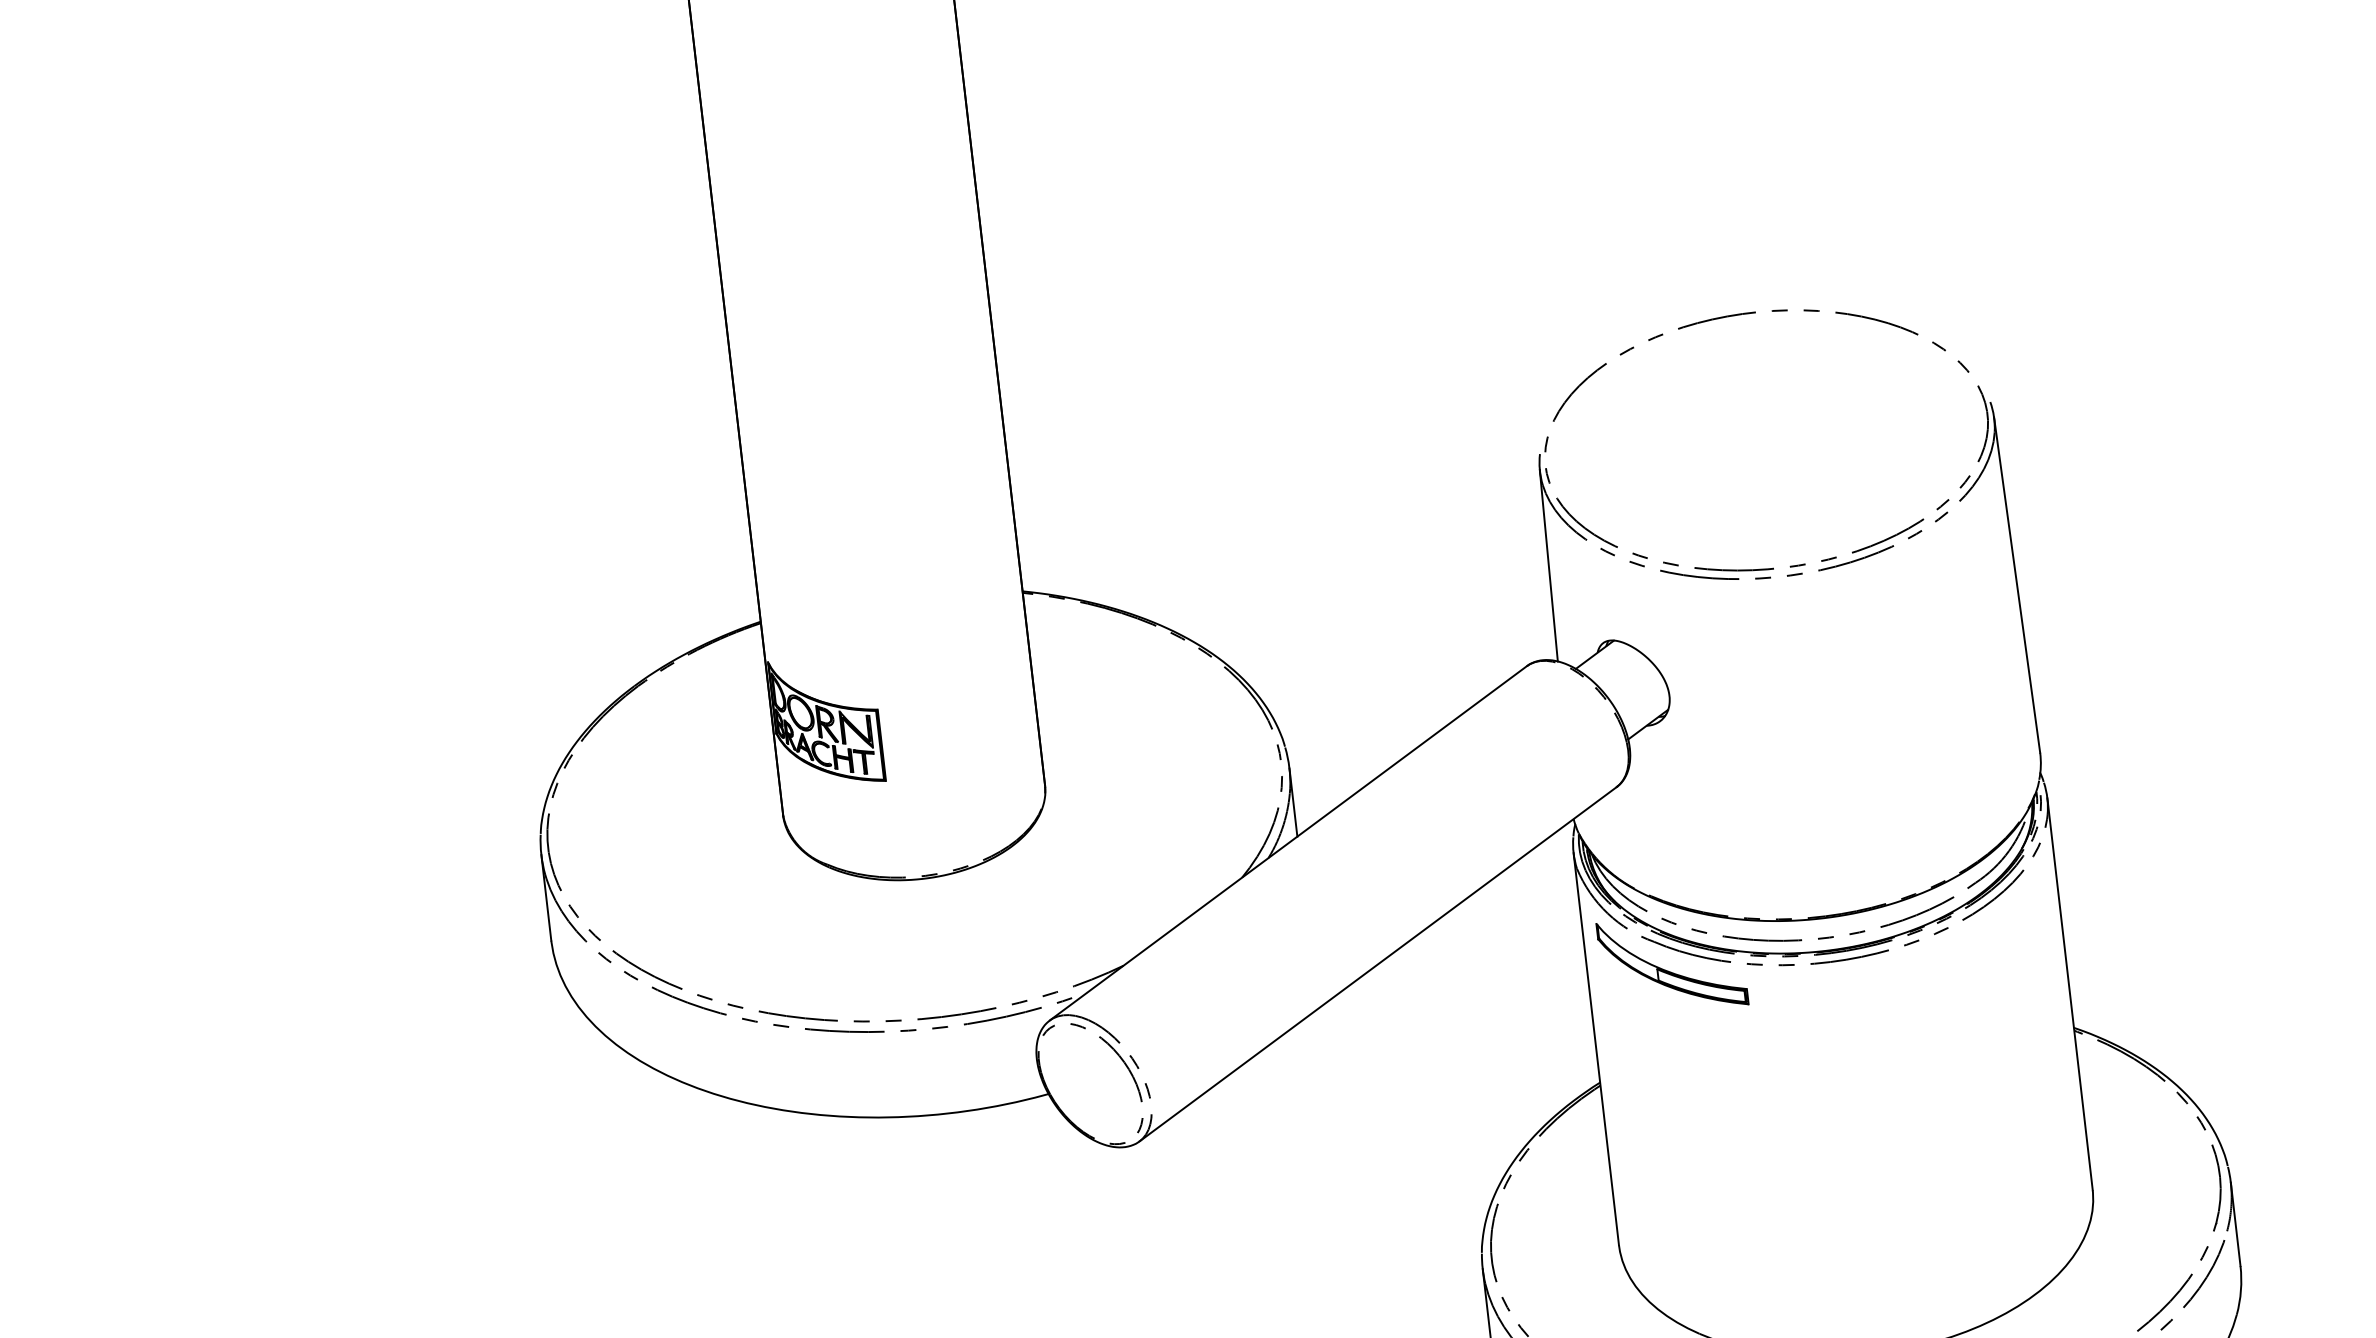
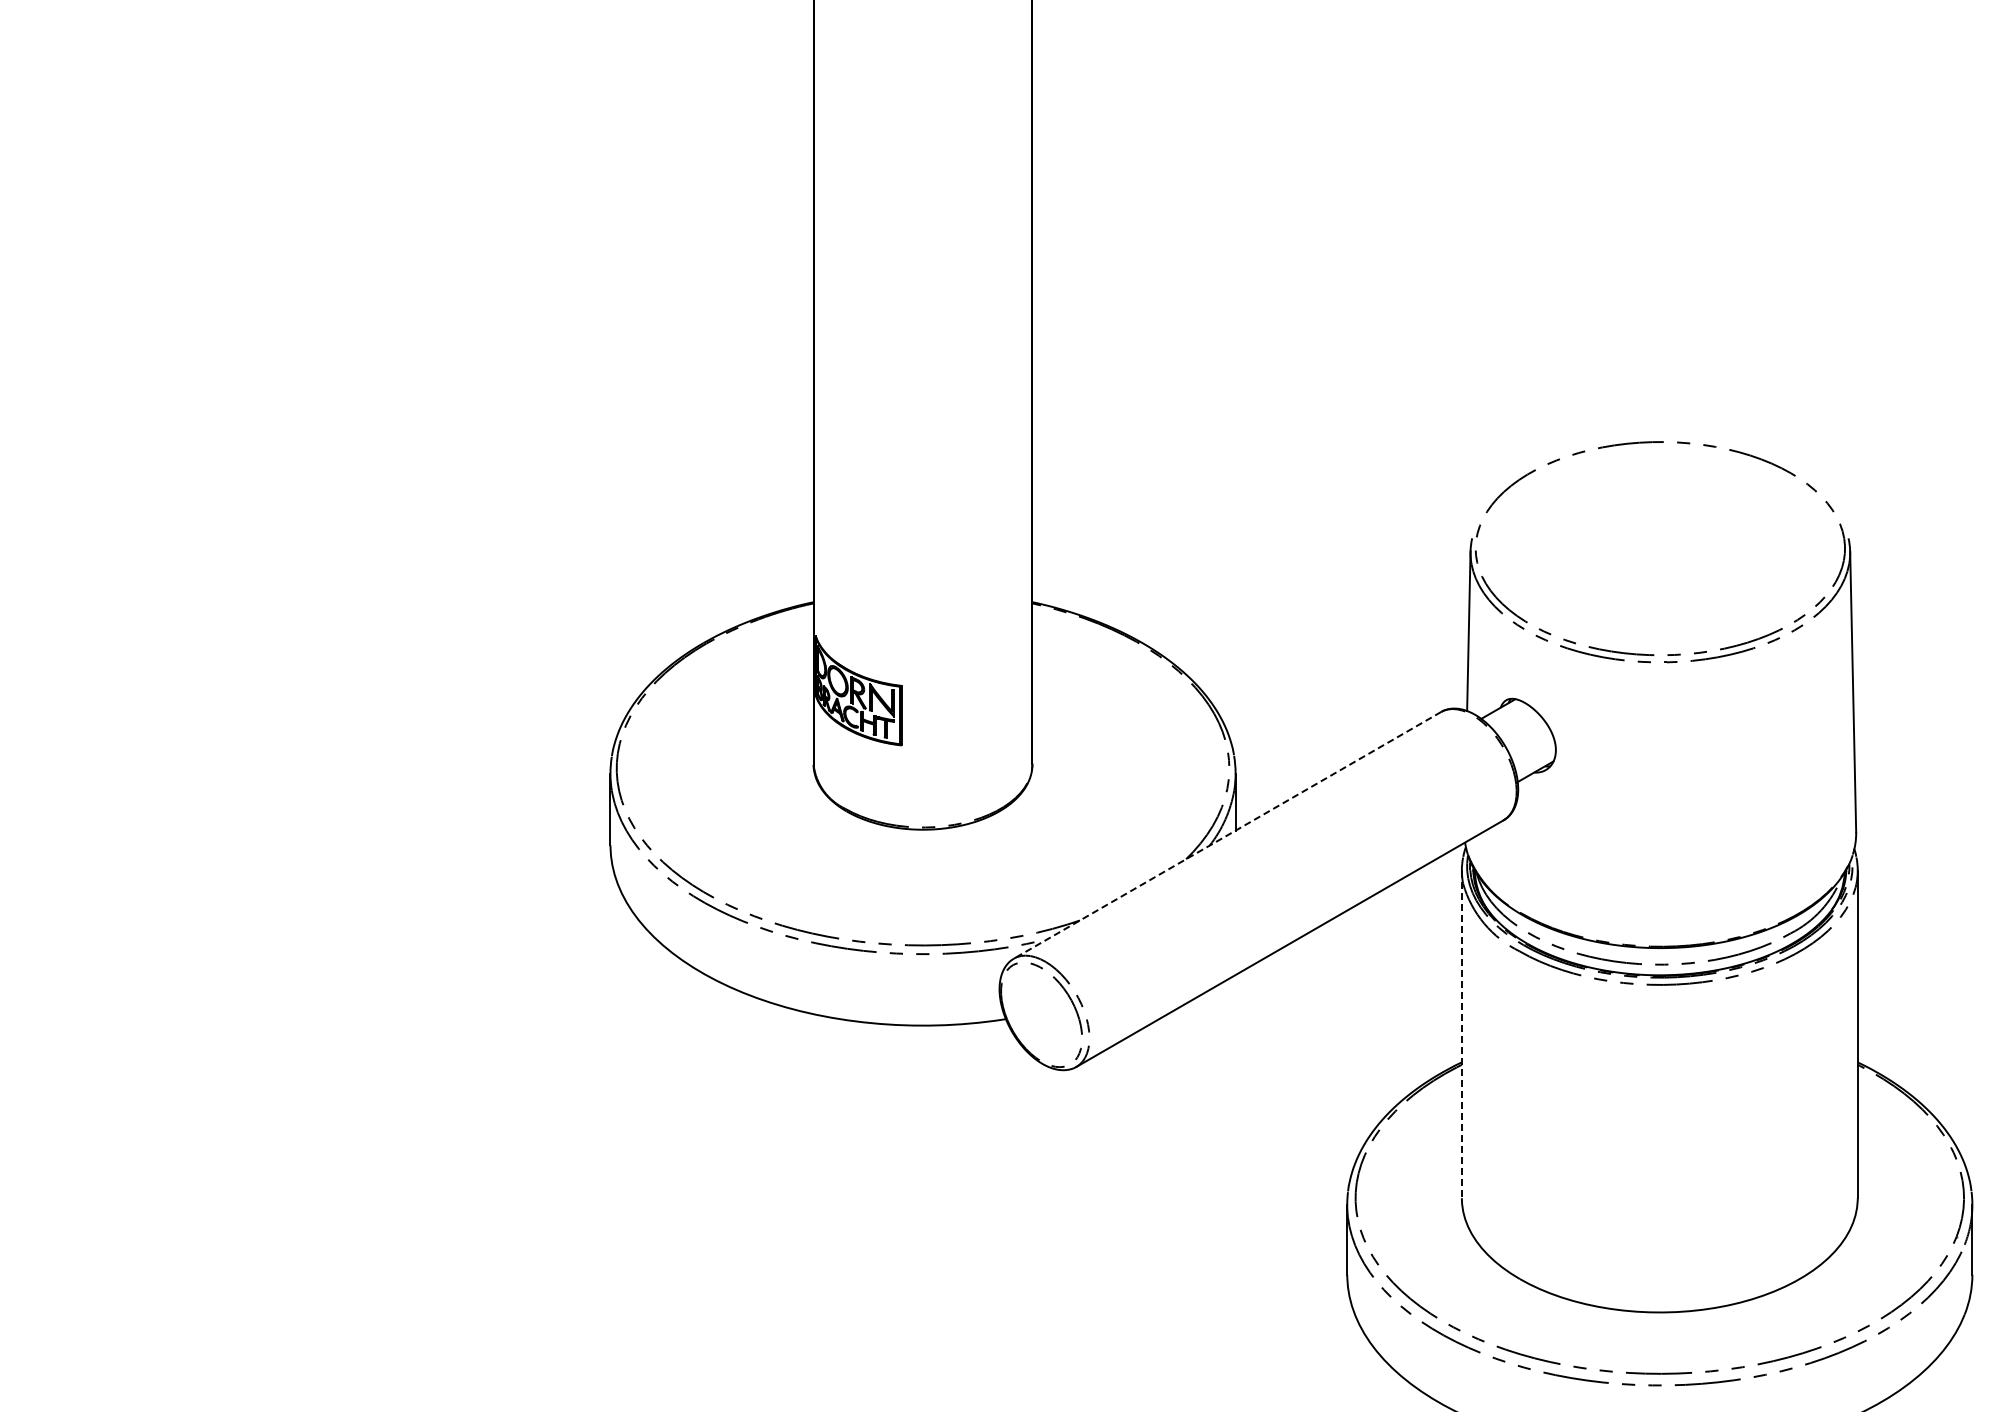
line: (1288, 843) -> (1227, 835), solid -> dashed
part: (1672, 964) -> (1532, 971), removed
line: (1595, 1049) -> (1461, 1034), solid -> dashed

